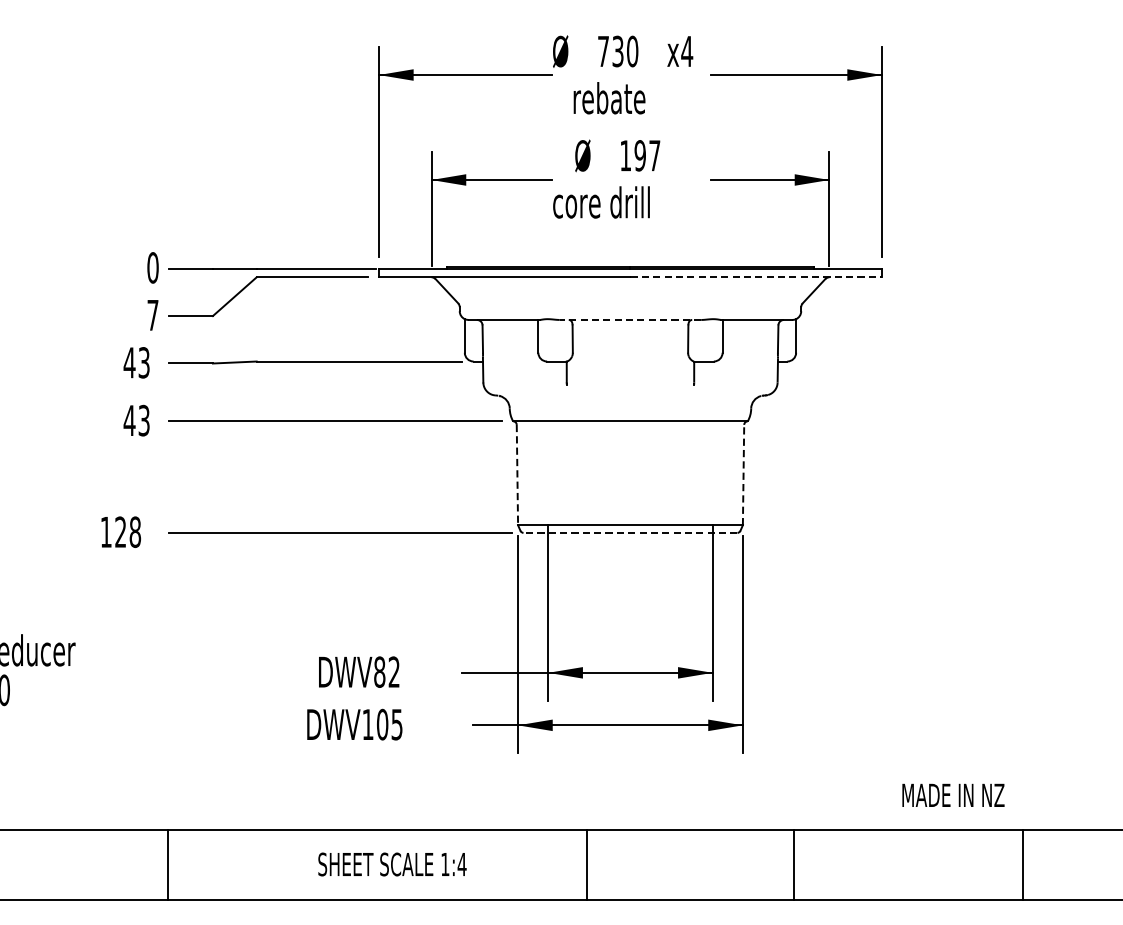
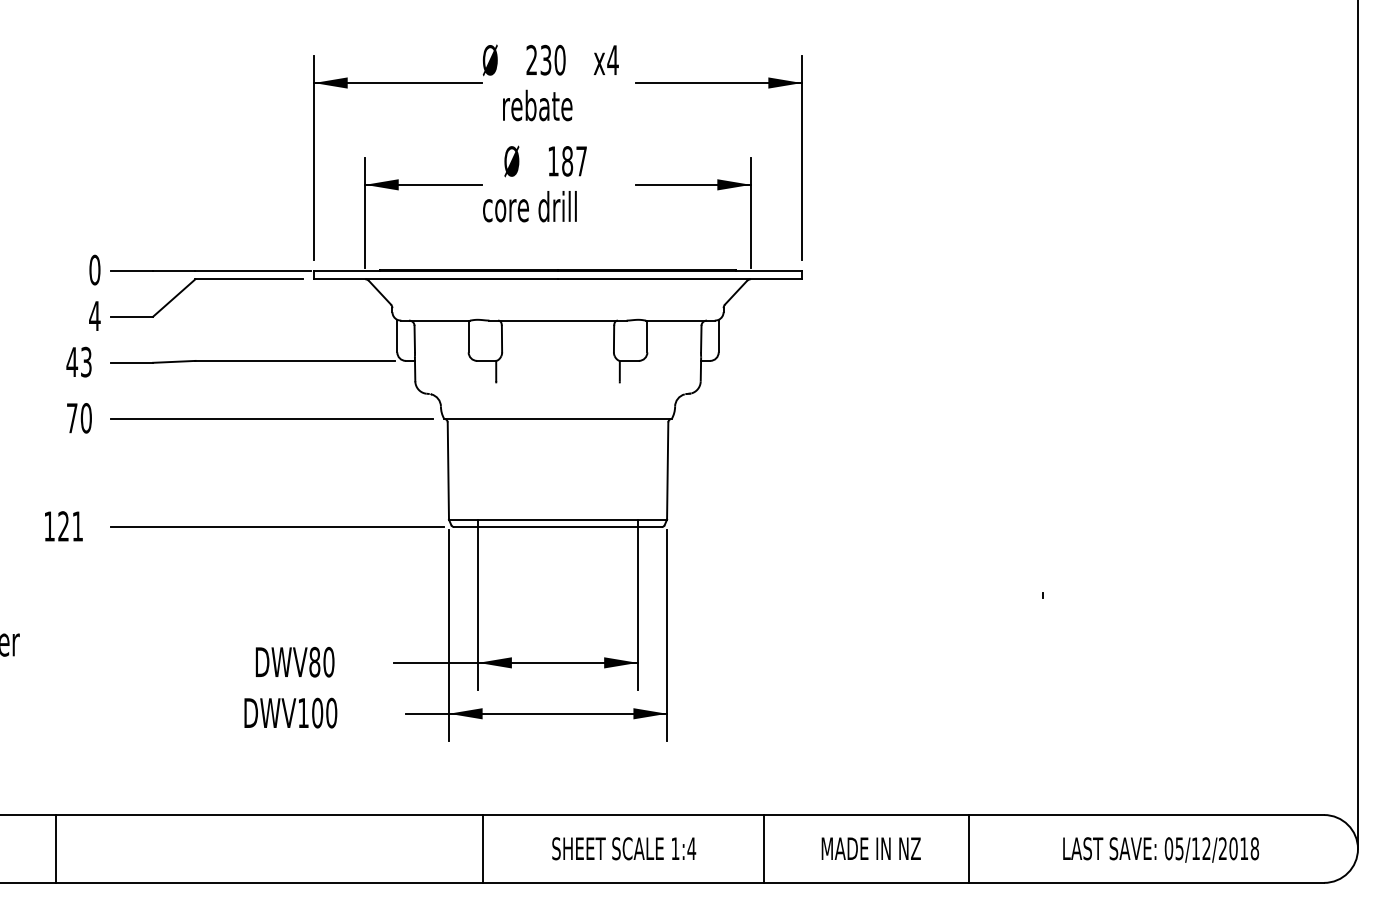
text: (603, 50) -> (531, 59), 730 -> 230
text: (640, 155) -> (567, 161), 197 -> 187
line: (756, 277) -> (680, 279), dashed -> solid
text: (152, 314) -> (94, 315), 7 -> 4
line: (630, 319) -> (558, 320), dashed -> solid
text: (136, 420) -> (78, 418), 43 -> 70
line: (517, 475) -> (448, 471), dashed -> solid
line: (743, 475) -> (667, 471), dashed -> solid
text: (135, 532) -> (77, 526), 128 -> 121
line: (630, 533) -> (558, 527), dashed -> solid
text: (393, 672) -> (328, 662), DWV82 -> DWV80
text: (396, 724) -> (331, 712), DWV105 -> DWV100
text: (952, 795) -> (870, 848), moved
line: (168, 864) -> (55, 848), moved
text: (392, 864) -> (624, 848), moved
line: (586, 864) -> (482, 848), moved
line: (793, 864) -> (763, 848), moved
line: (1023, 864) -> (969, 848), moved

